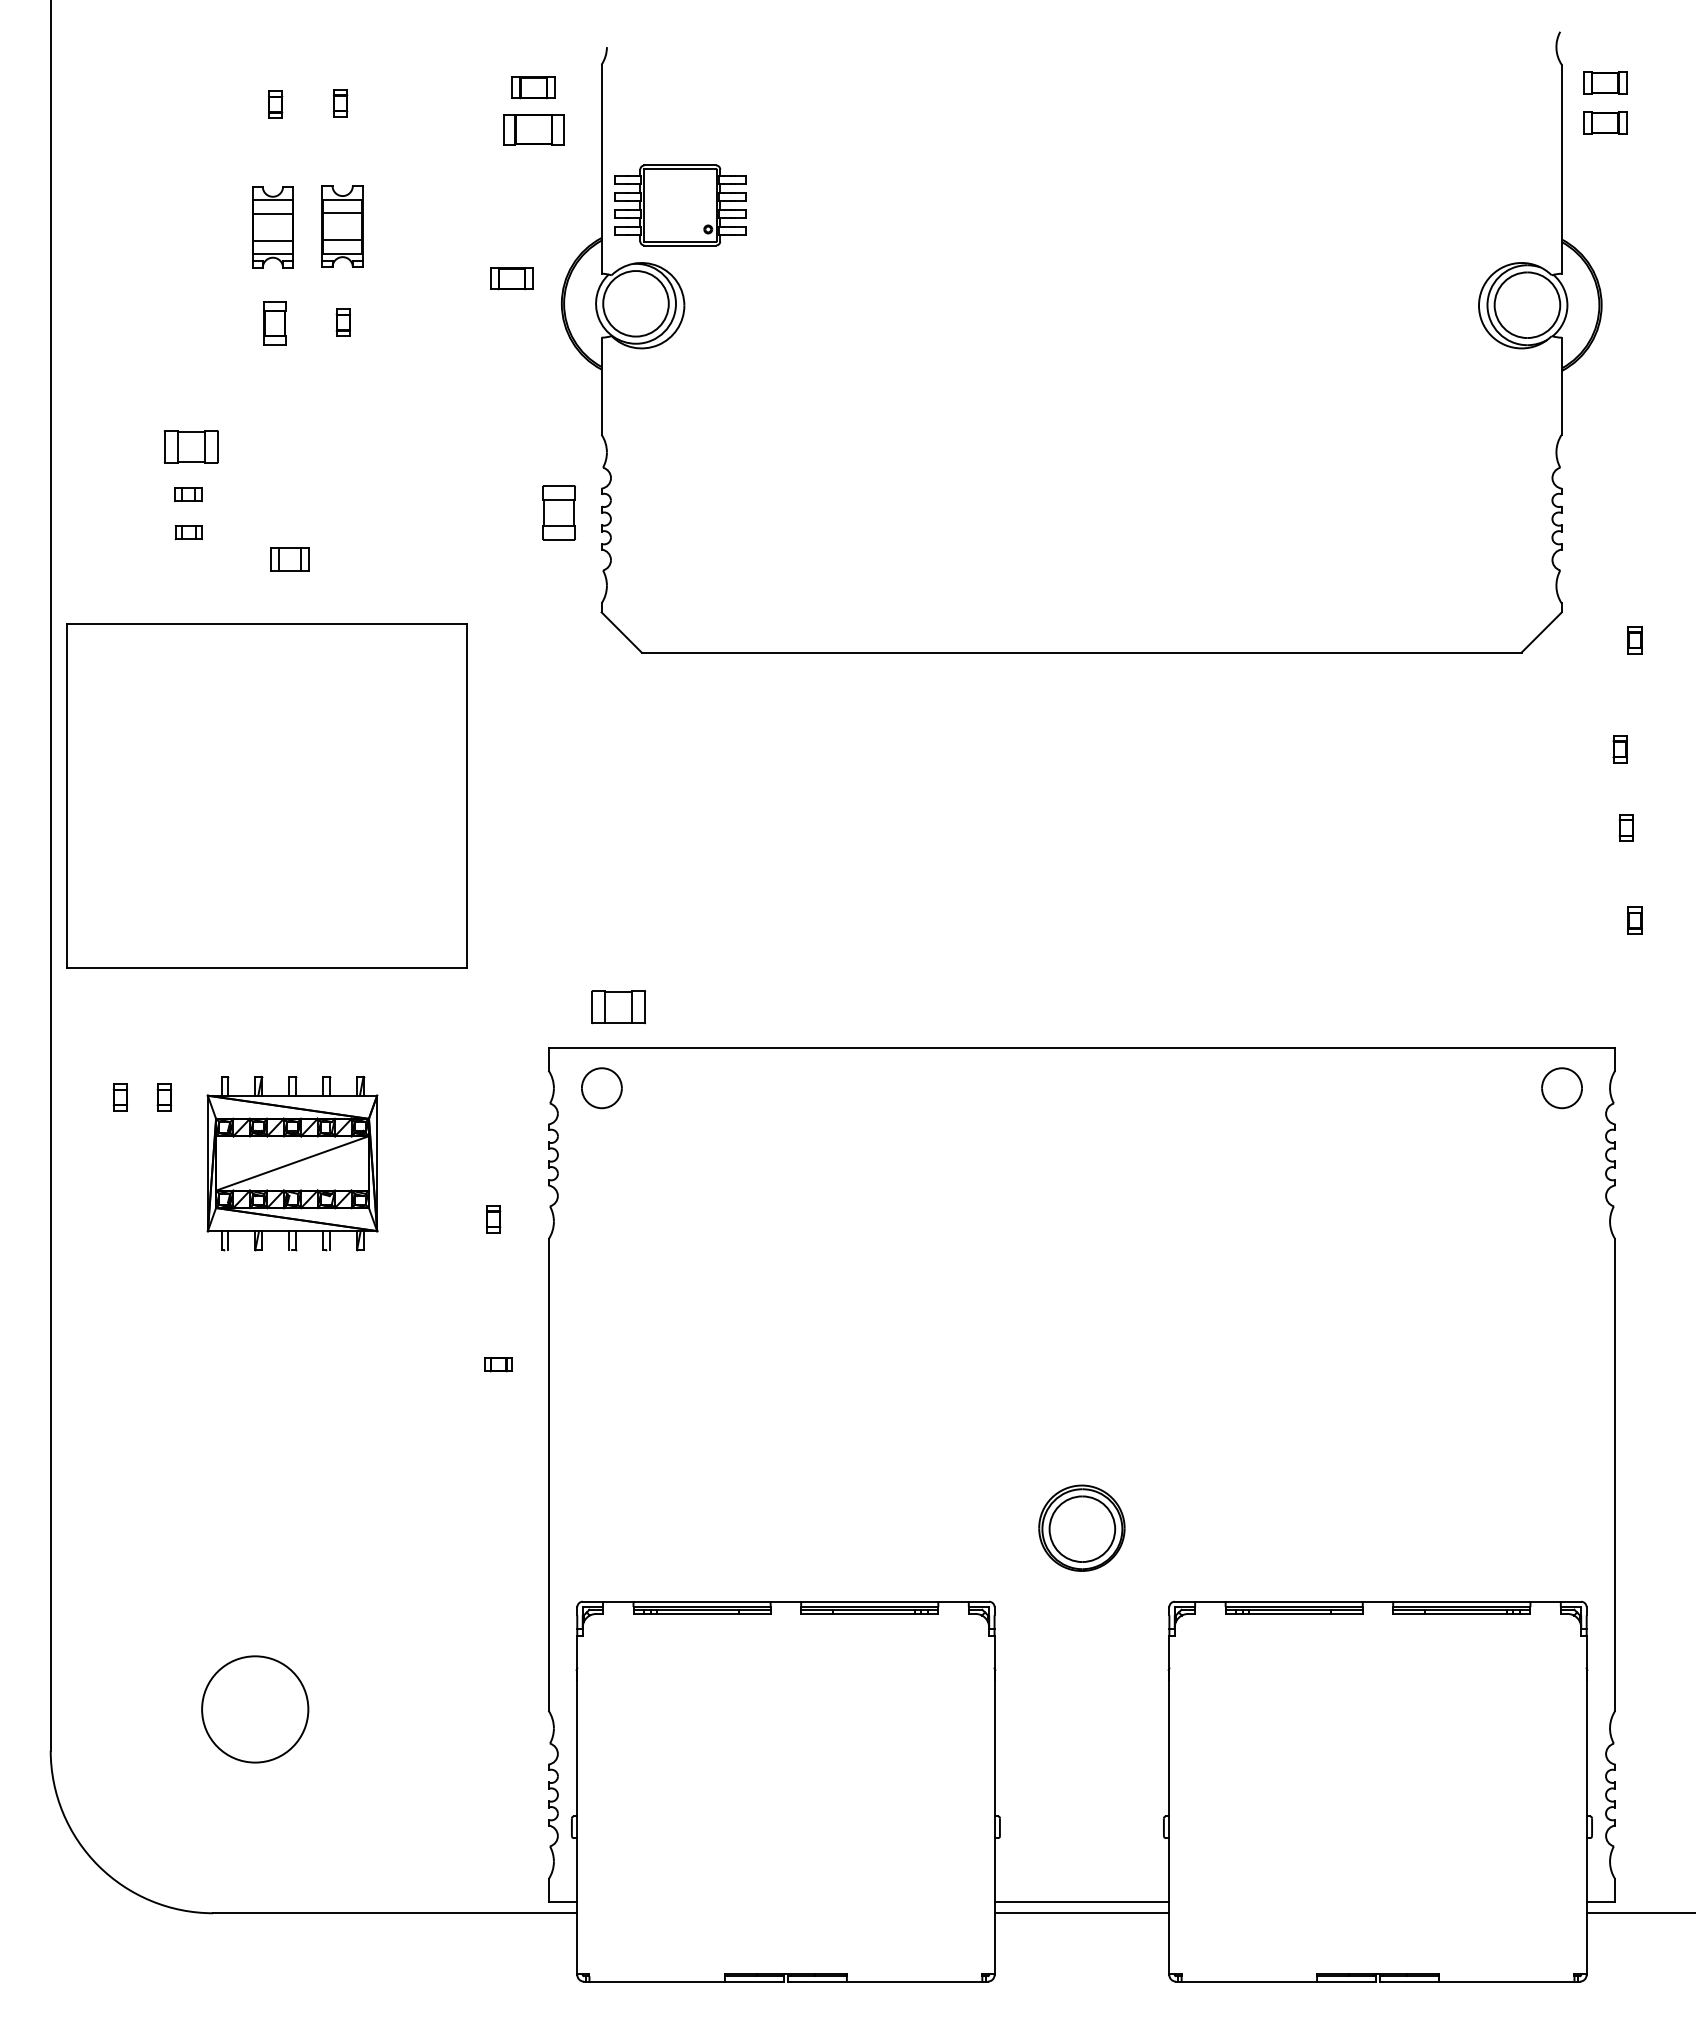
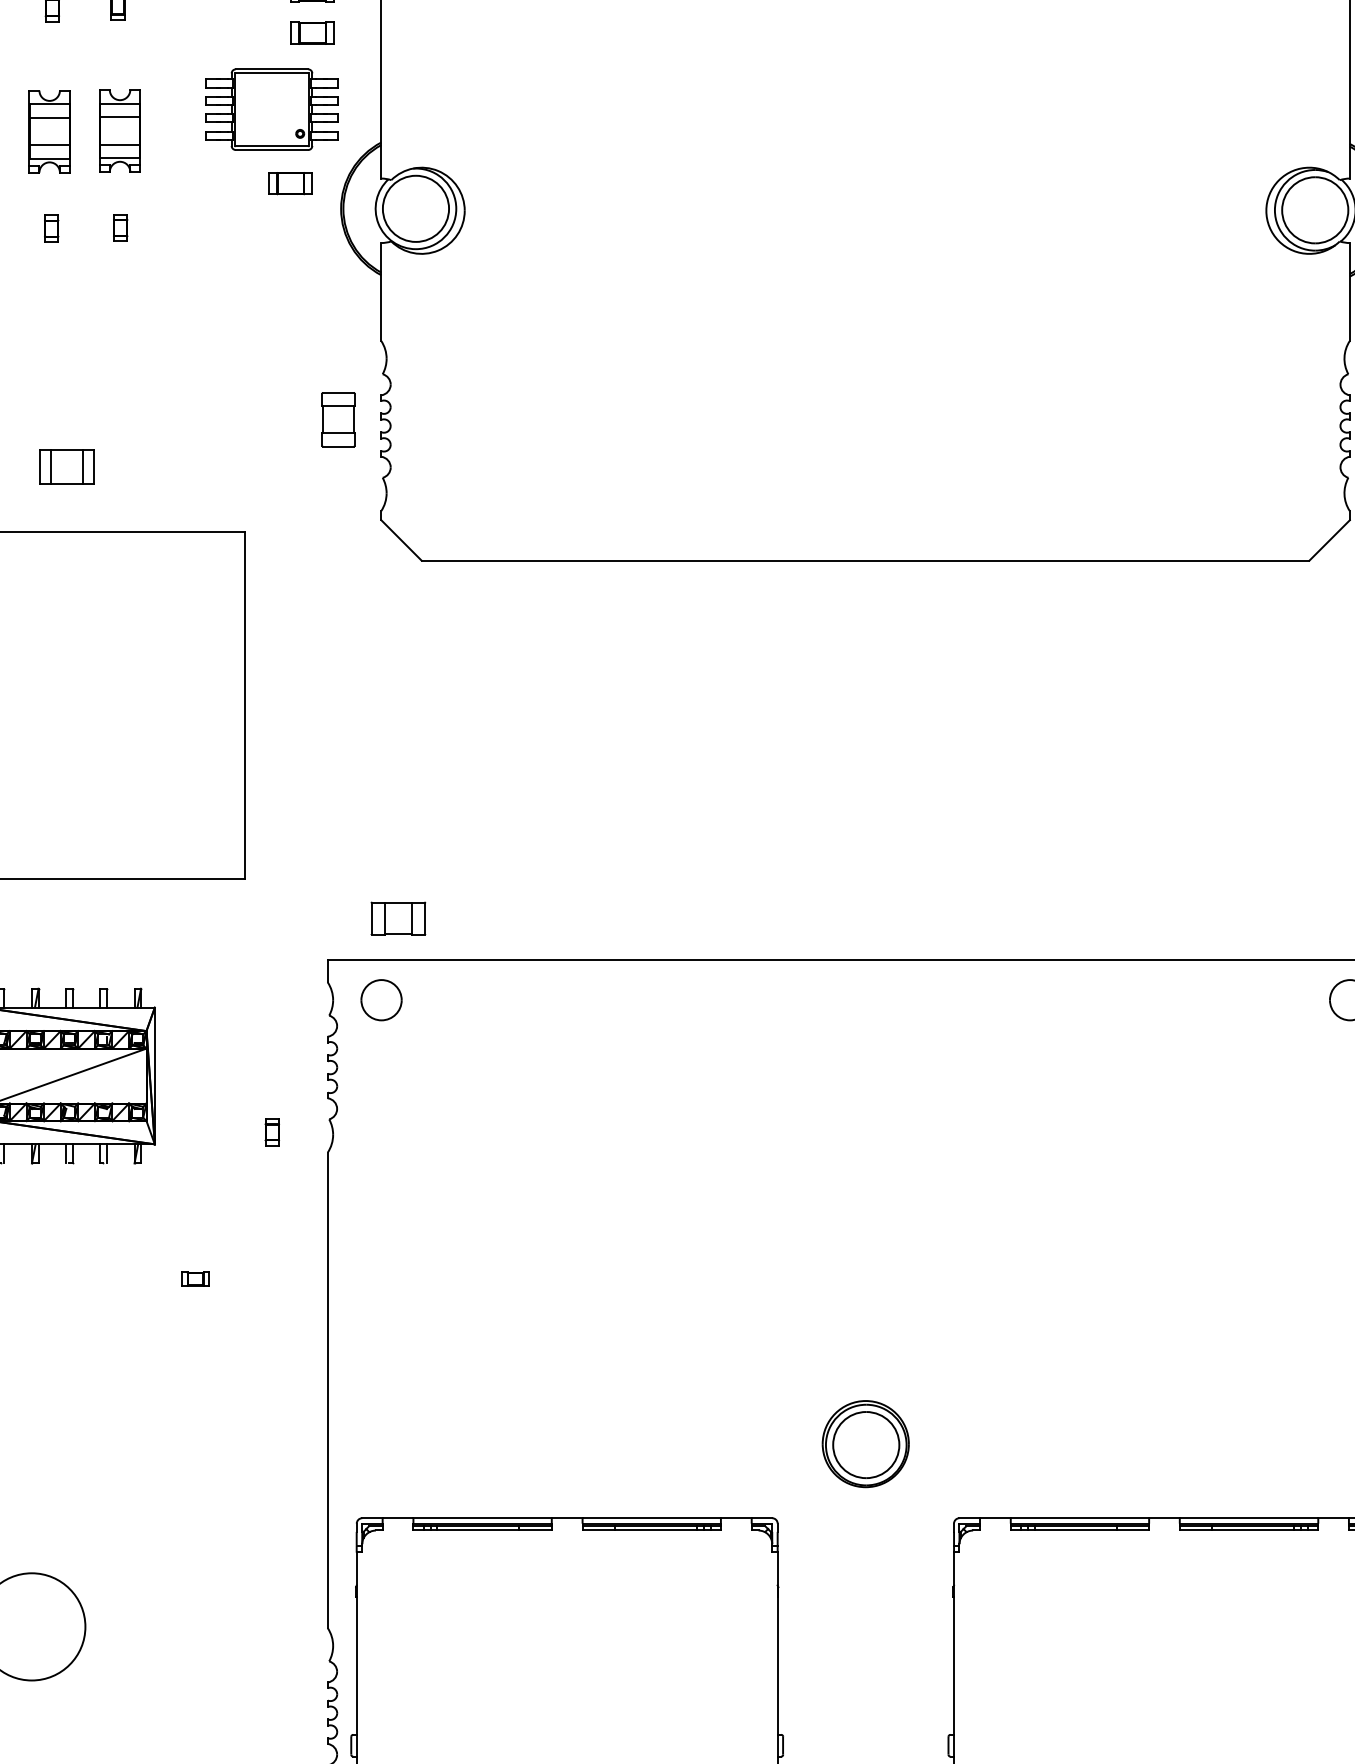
part: (533, 129) -> (312, 33), size x0.71
part: (680, 205) -> (272, 109), moved
part: (274, 323) -> (51, 228), size x0.62
part: (289, 559) -> (66, 466), size x1.43
part: (498, 1364) -> (195, 1278), moved

